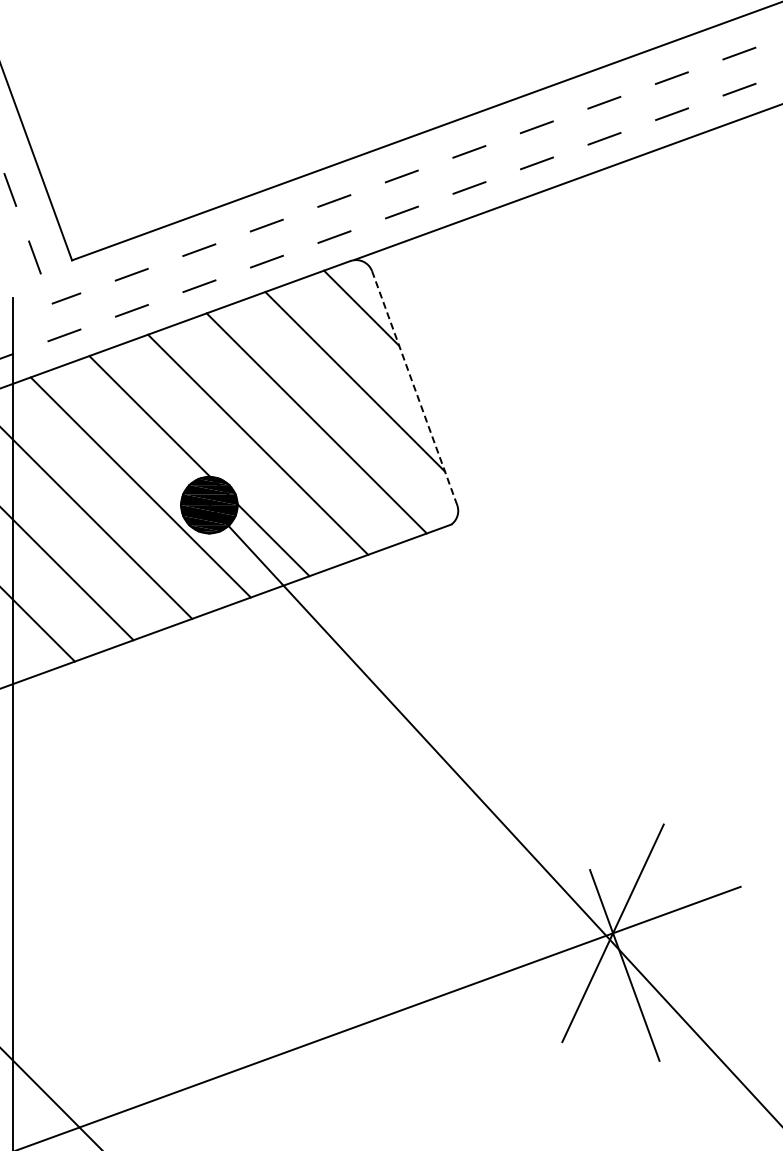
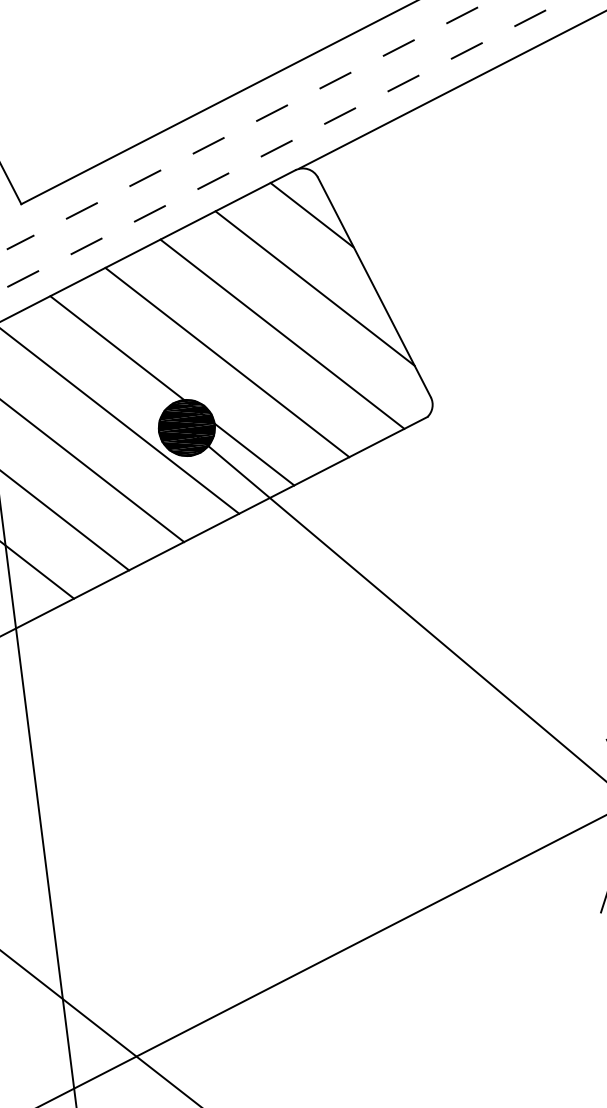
line: (414, 387) -> (374, 286), dashed -> solid

